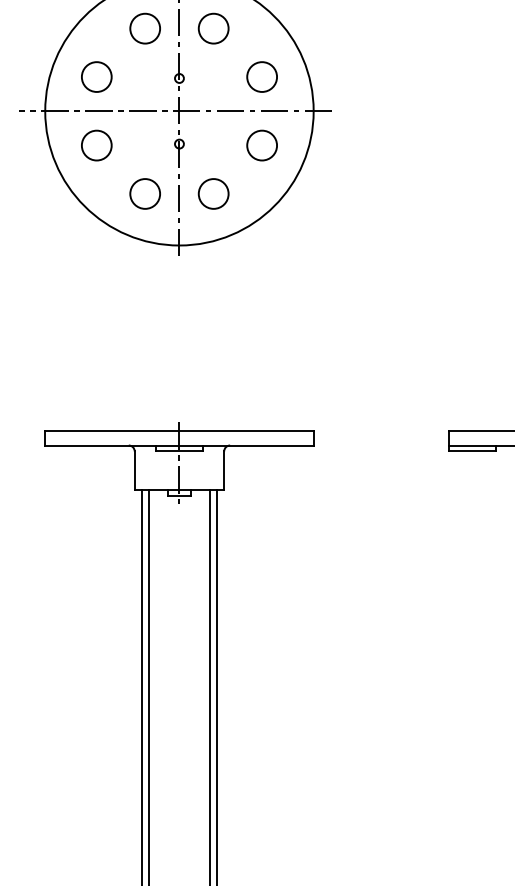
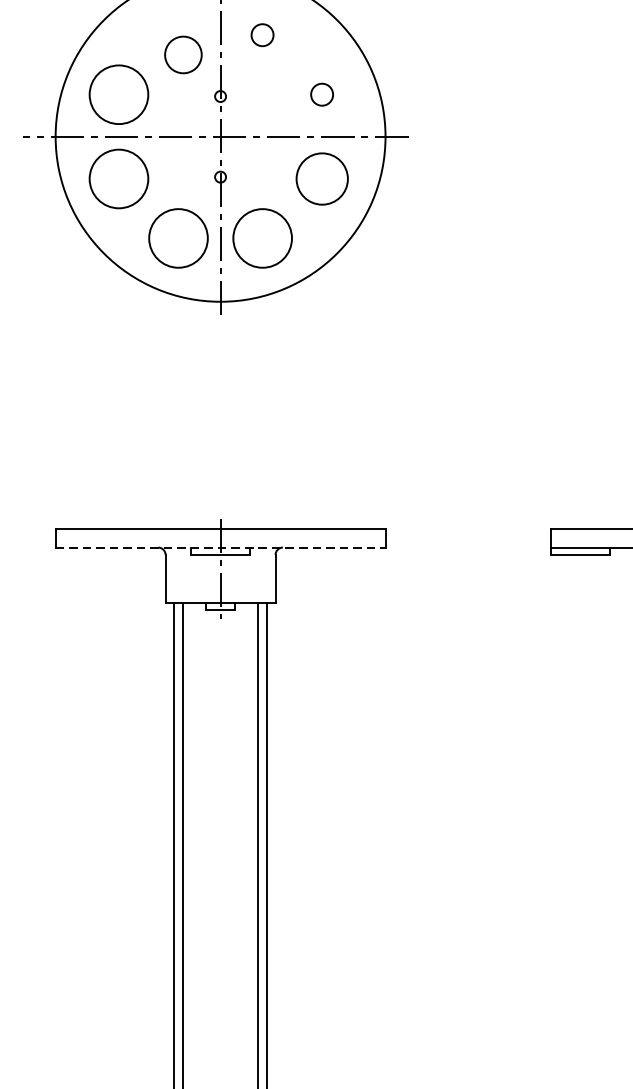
circle: (144, 28) -> (182, 54), moved
circle: (213, 28) -> (262, 35), size x0.6
circle: (96, 76) -> (118, 94), size x1.6
circle: (261, 76) -> (321, 94), size x0.6
circle: (96, 145) -> (118, 178), size x1.6
circle: (261, 145) -> (321, 178), size x1.4
circle: (145, 193) -> (178, 237), size x1.6
circle: (213, 193) -> (262, 237), size x1.6
line: (179, 445) -> (220, 547), solid -> dashed

